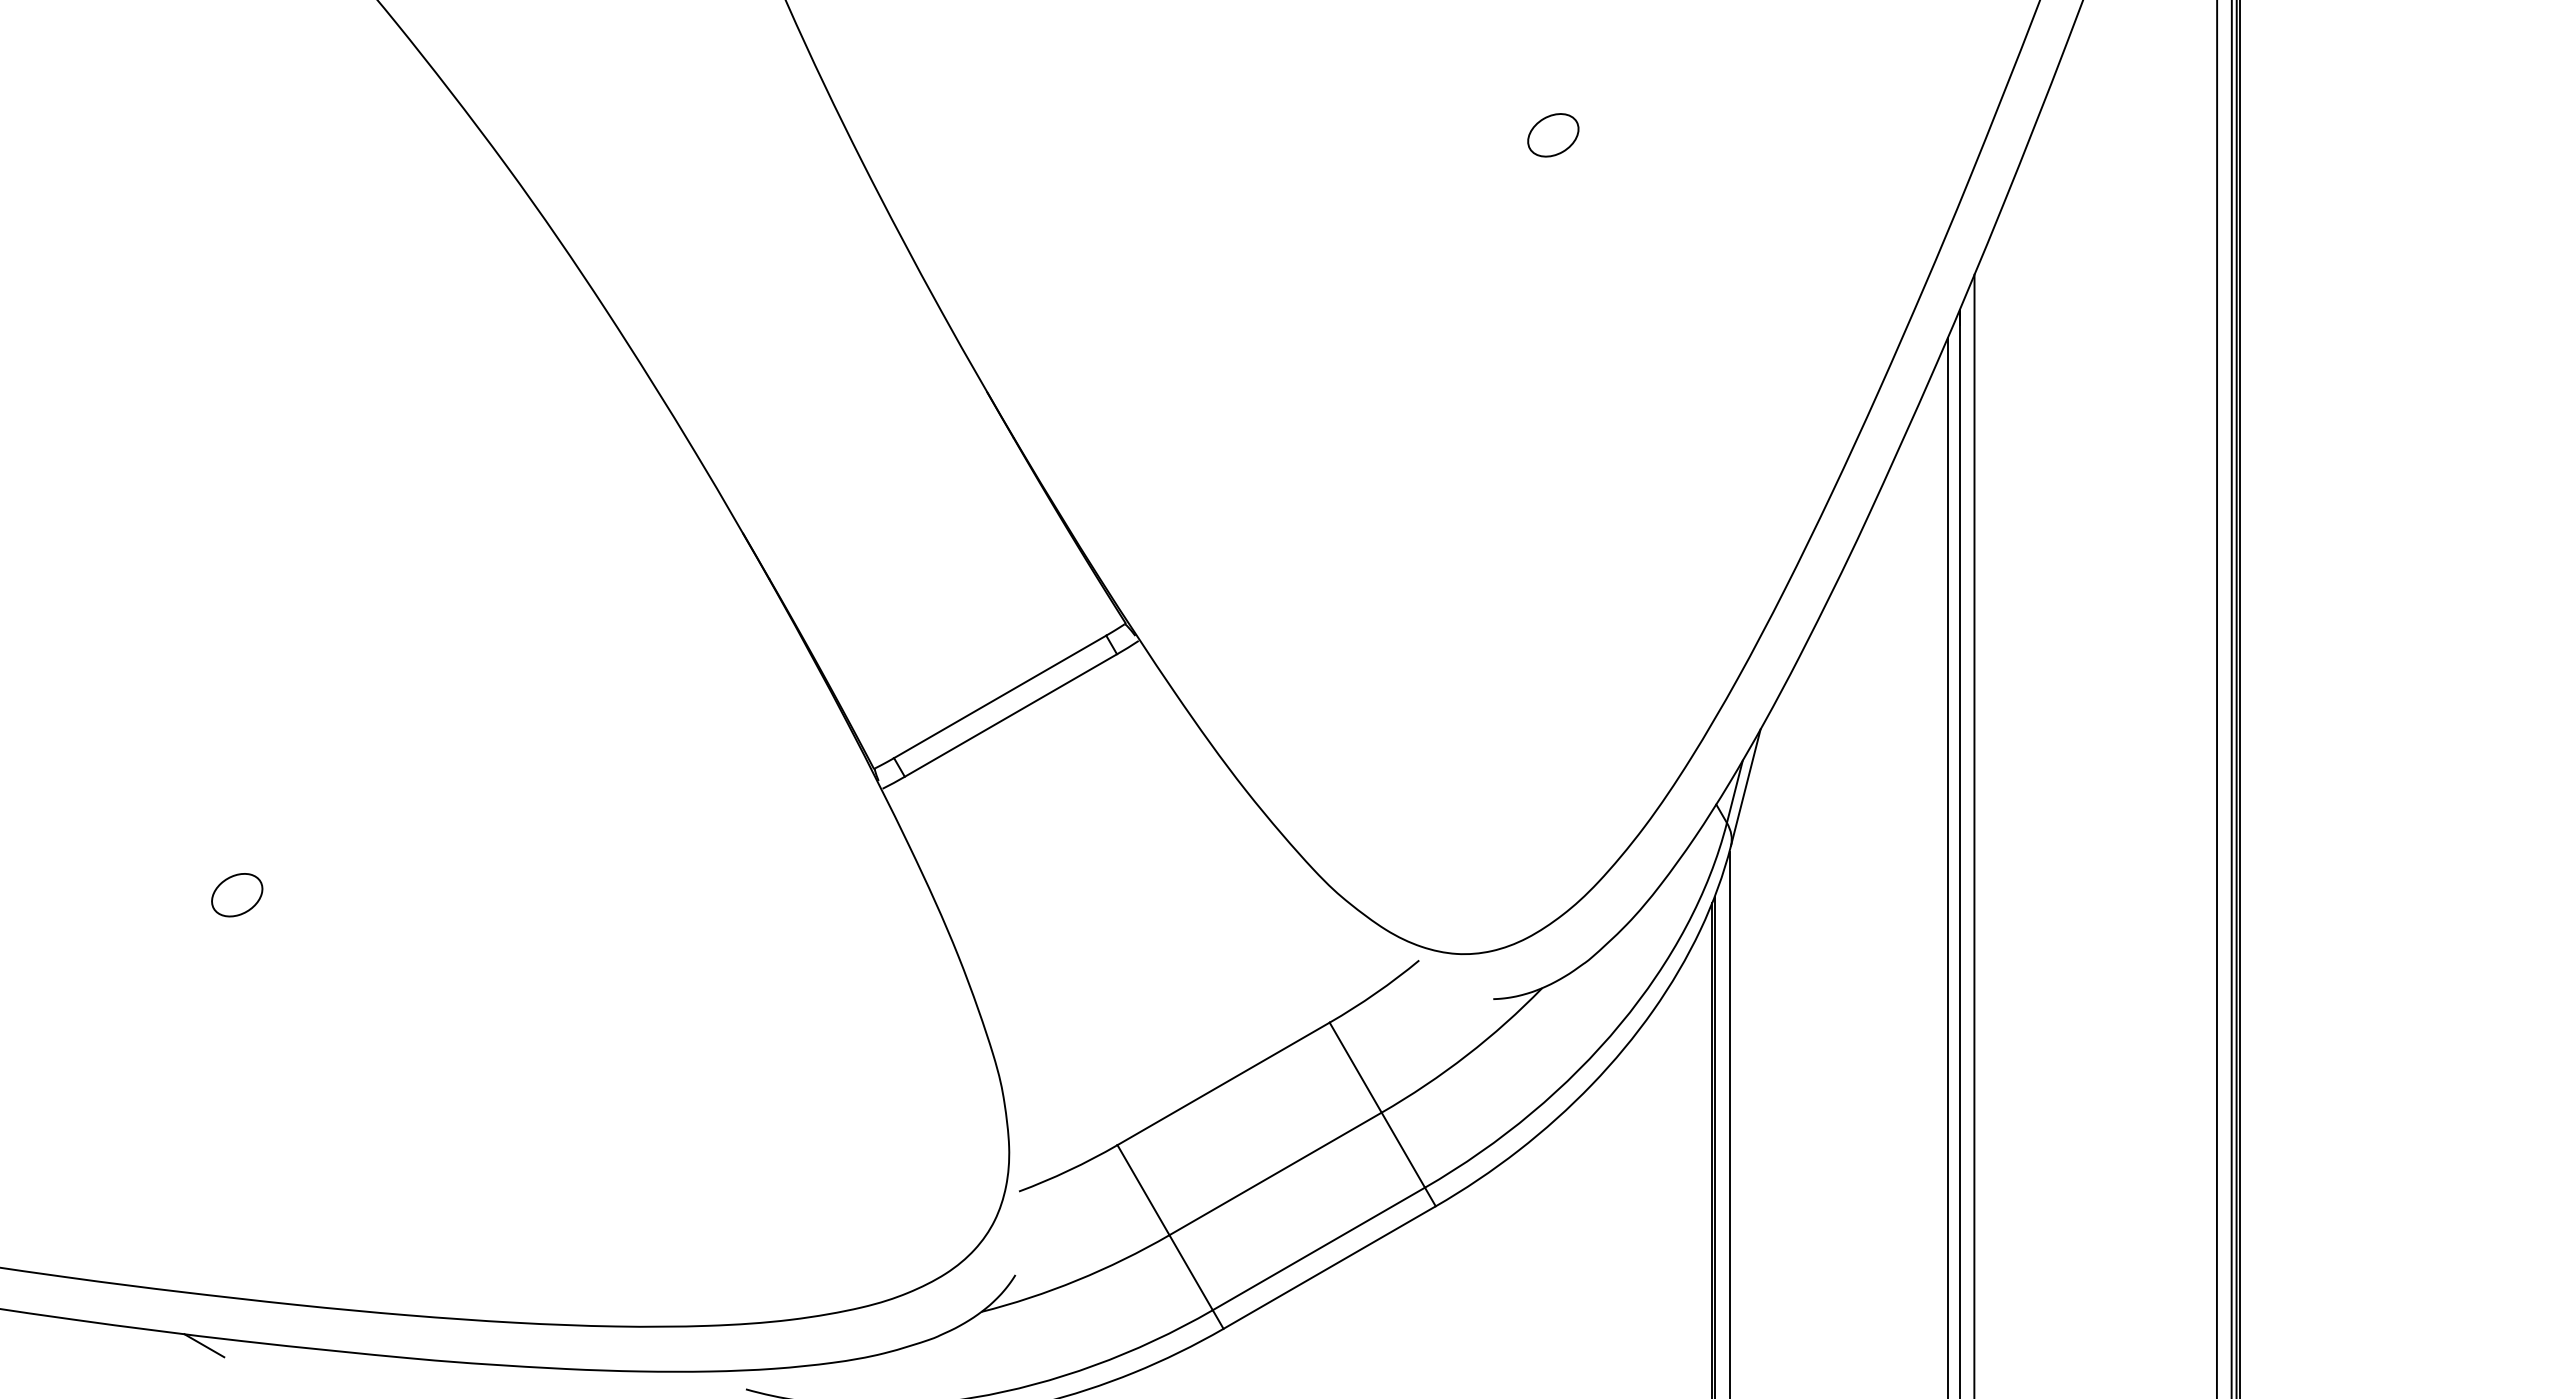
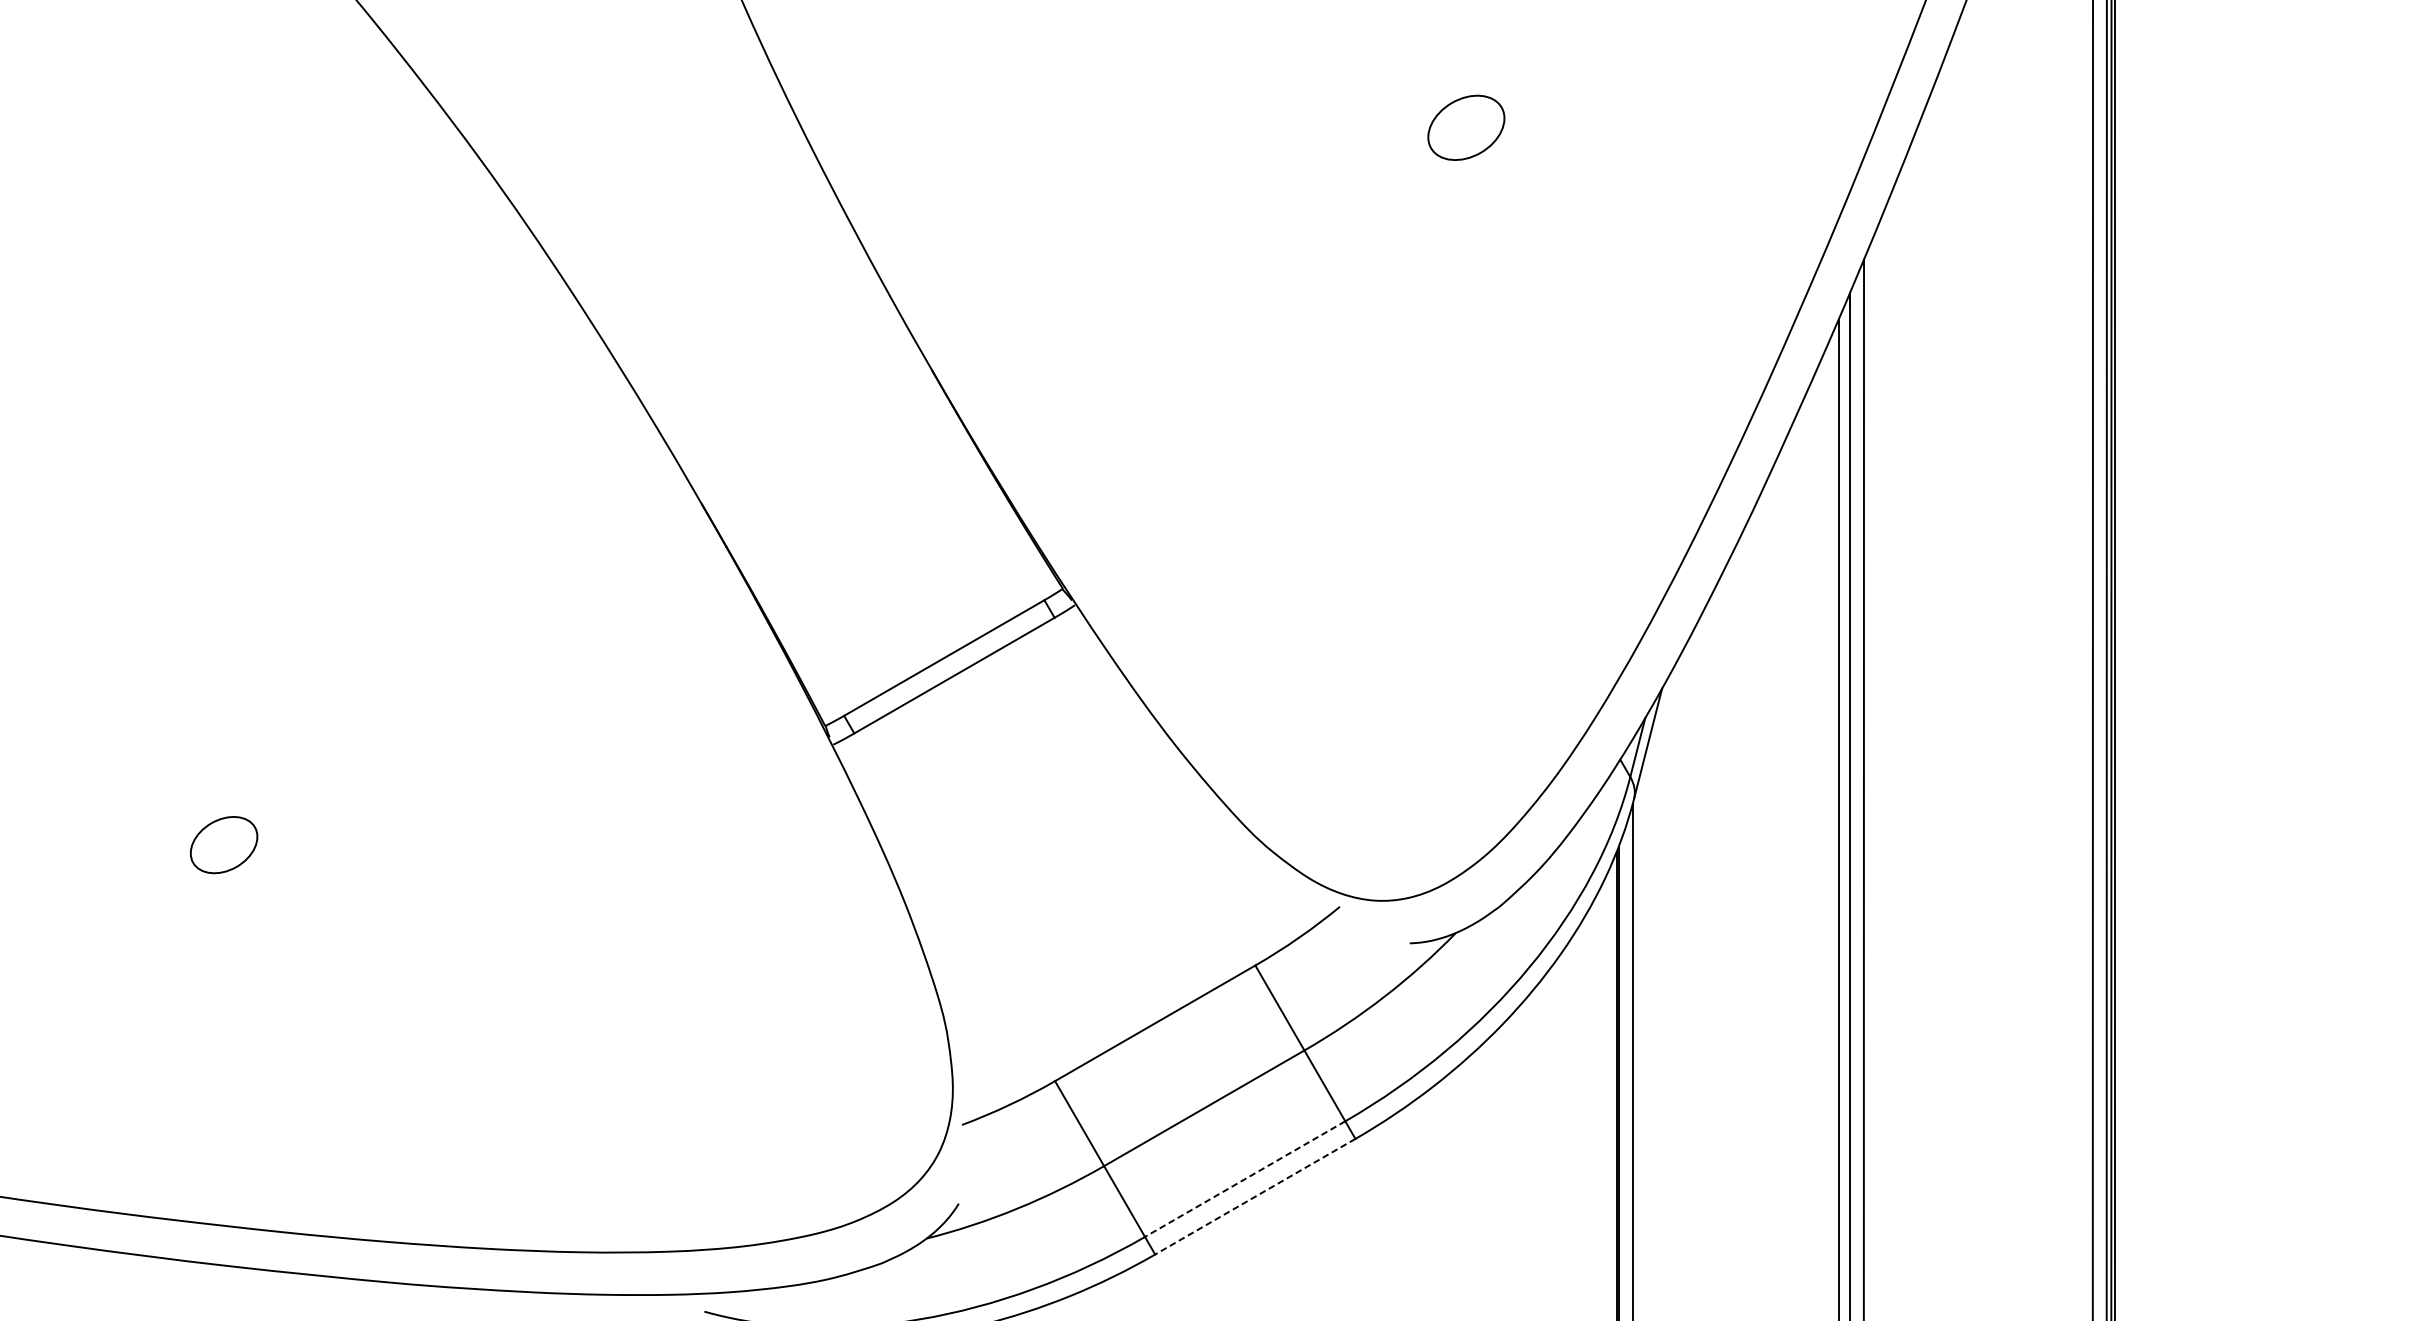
part: (1553, 135) -> (1466, 128), size x1.6
part: (237, 895) -> (224, 845), size x1.4
line: (1318, 1248) -> (1244, 1178), solid -> dashed
line: (1329, 1267) -> (1255, 1196), solid -> dashed
line: (204, 1345) -> (193, 1270), removed

